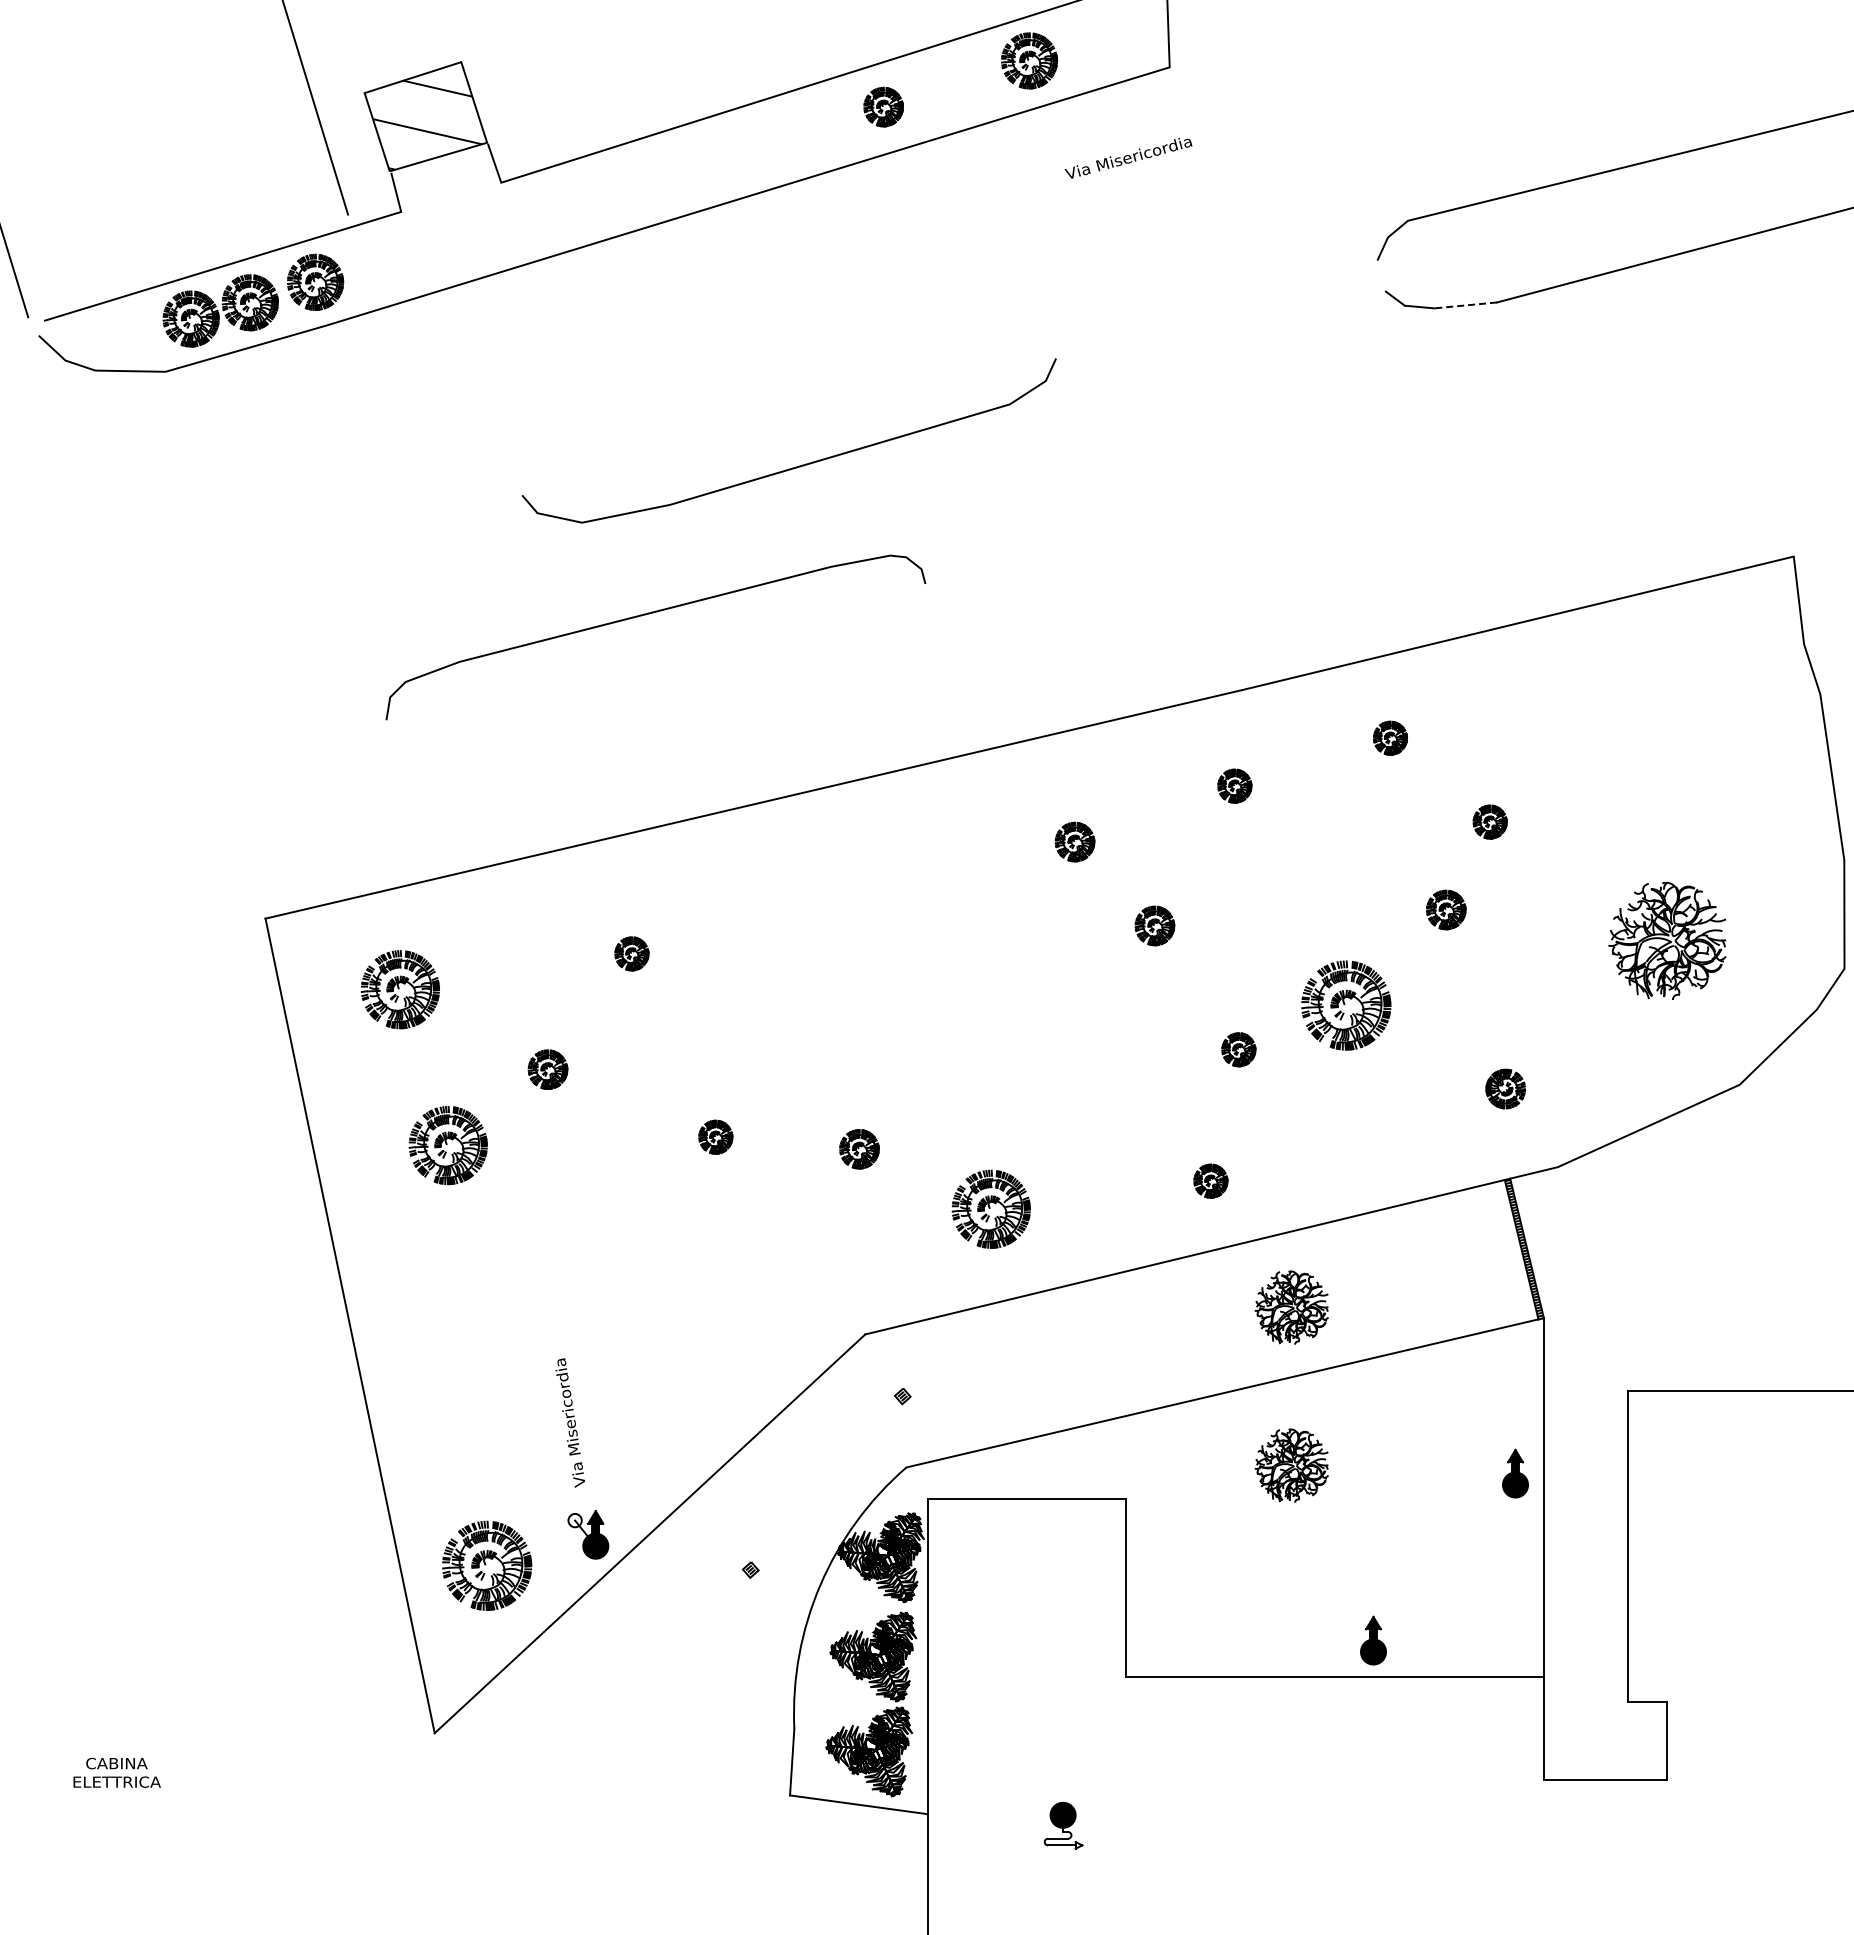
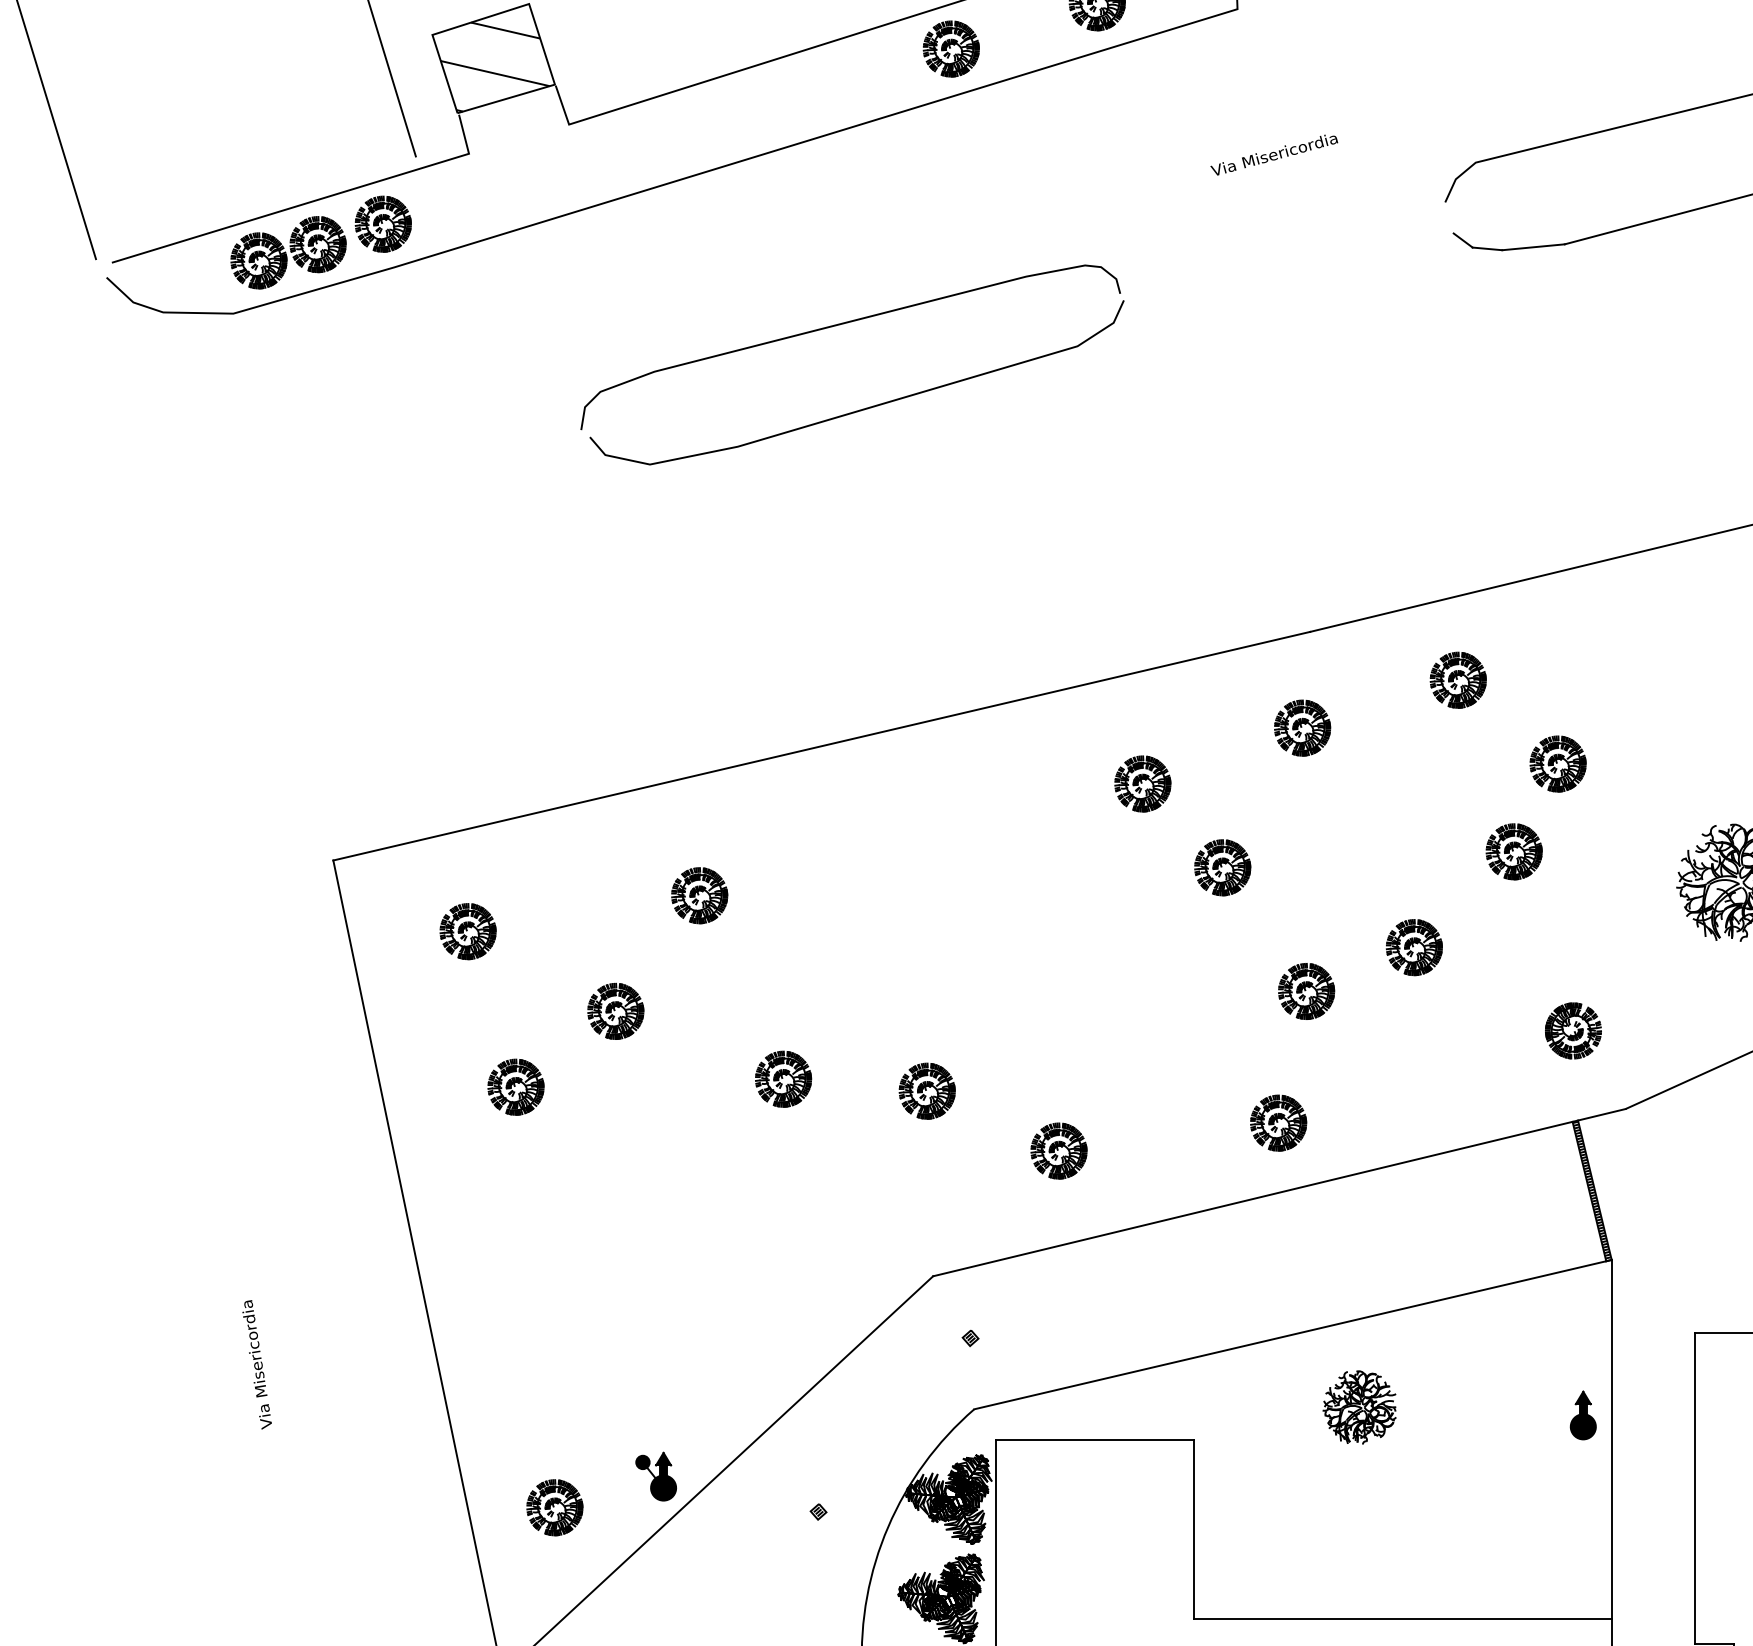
part: (883, 106) -> (951, 48), size x1.43
text: (1128, 157) -> (1274, 154), moved
line: (1465, 305) -> (1533, 247), dashed -> solid
curve: (649, 614) -> (844, 324), moved
part: (1390, 737) -> (1458, 679), size x1.67
part: (1234, 785) -> (1302, 727), size x1.67
part: (1489, 821) -> (1557, 763), size x1.67
part: (1074, 841) -> (1142, 783), size x1.43
part: (1445, 909) -> (1513, 851), size x1.43
part: (1154, 925) -> (1222, 867), size x1.43
part: (631, 953) -> (699, 895), size x1.67
part: (399, 989) -> (467, 931), size x0.71
part: (1346, 1005) -> (1414, 947), size x0.62
part: (1238, 1049) -> (1306, 991), size x1.67
part: (547, 1069) -> (615, 1011), size x1.43
part: (1505, 1088) -> (1573, 1030), size x1.43
part: (715, 1136) -> (783, 1078), size x1.67
part: (447, 1144) -> (515, 1086), size x0.71
part: (859, 1148) -> (927, 1090), size x1.43
part: (1210, 1180) -> (1278, 1122), size x1.67
part: (990, 1208) -> (1058, 1150), size x0.71
part: (1291, 1307) -> (1359, 1249), removed
text: (569, 1422) -> (256, 1364), moved
fill: (574, 1520) -> (642, 1462), added
part: (486, 1565) -> (554, 1507), size x0.62
part: (1373, 1640) -> (1441, 1582), removed

